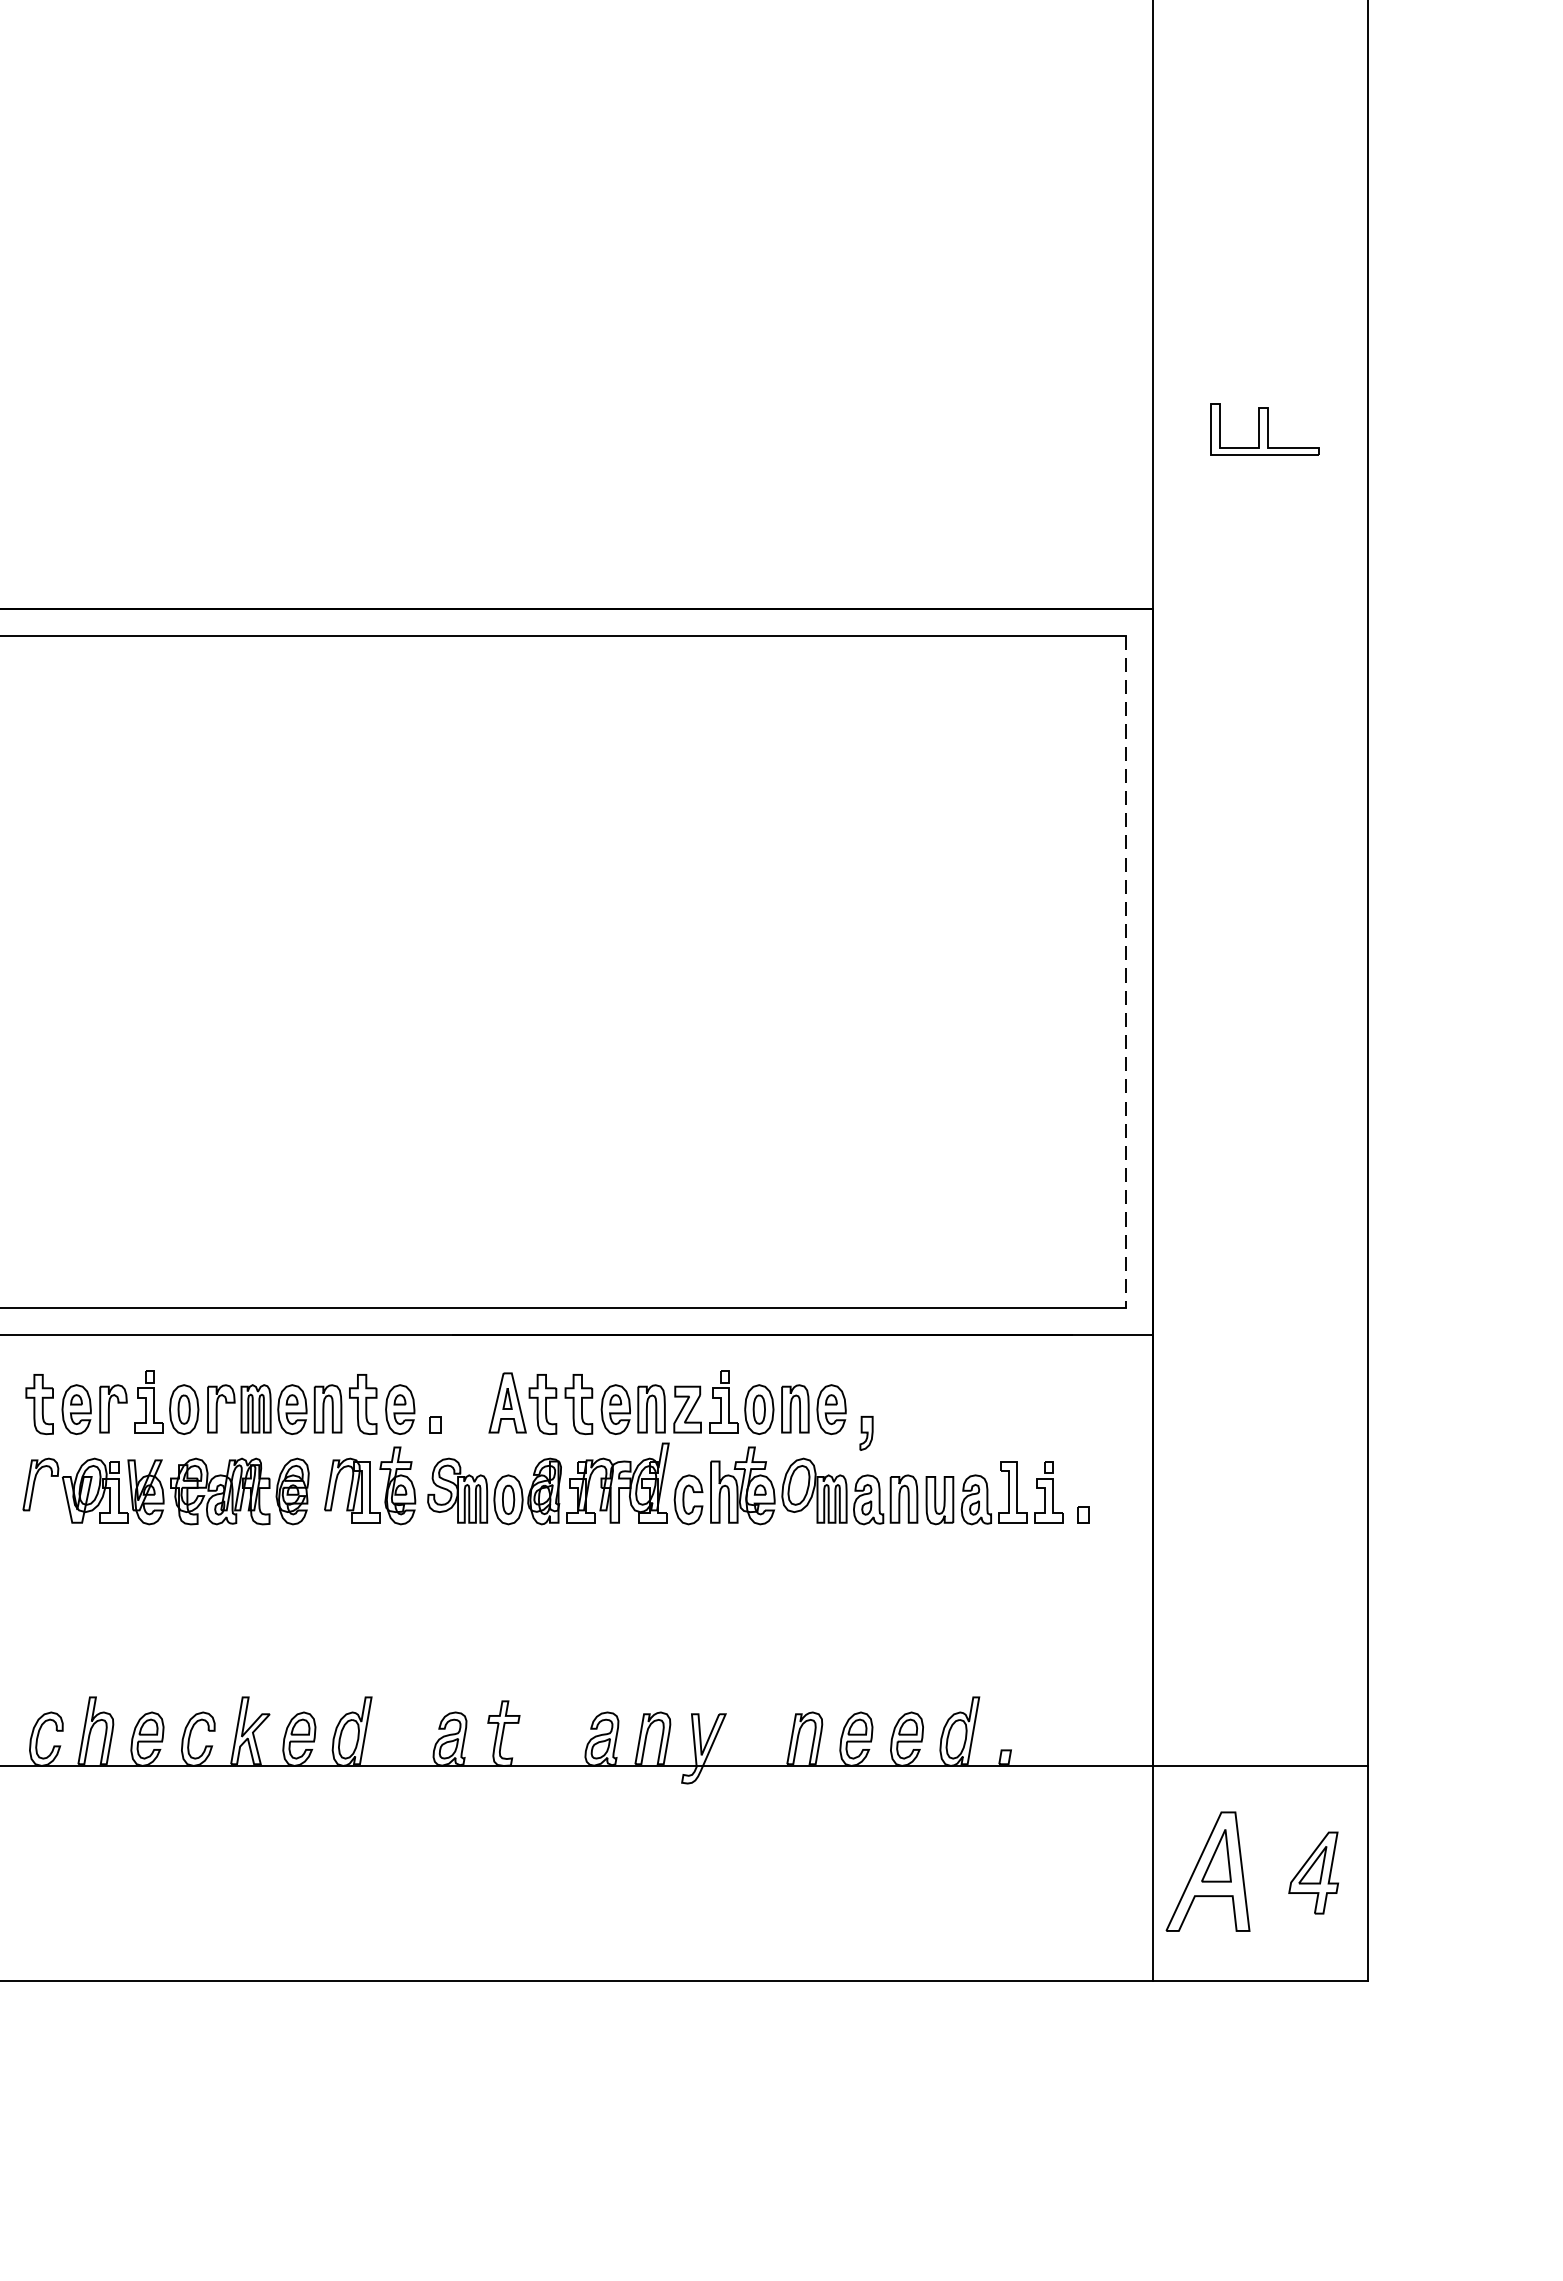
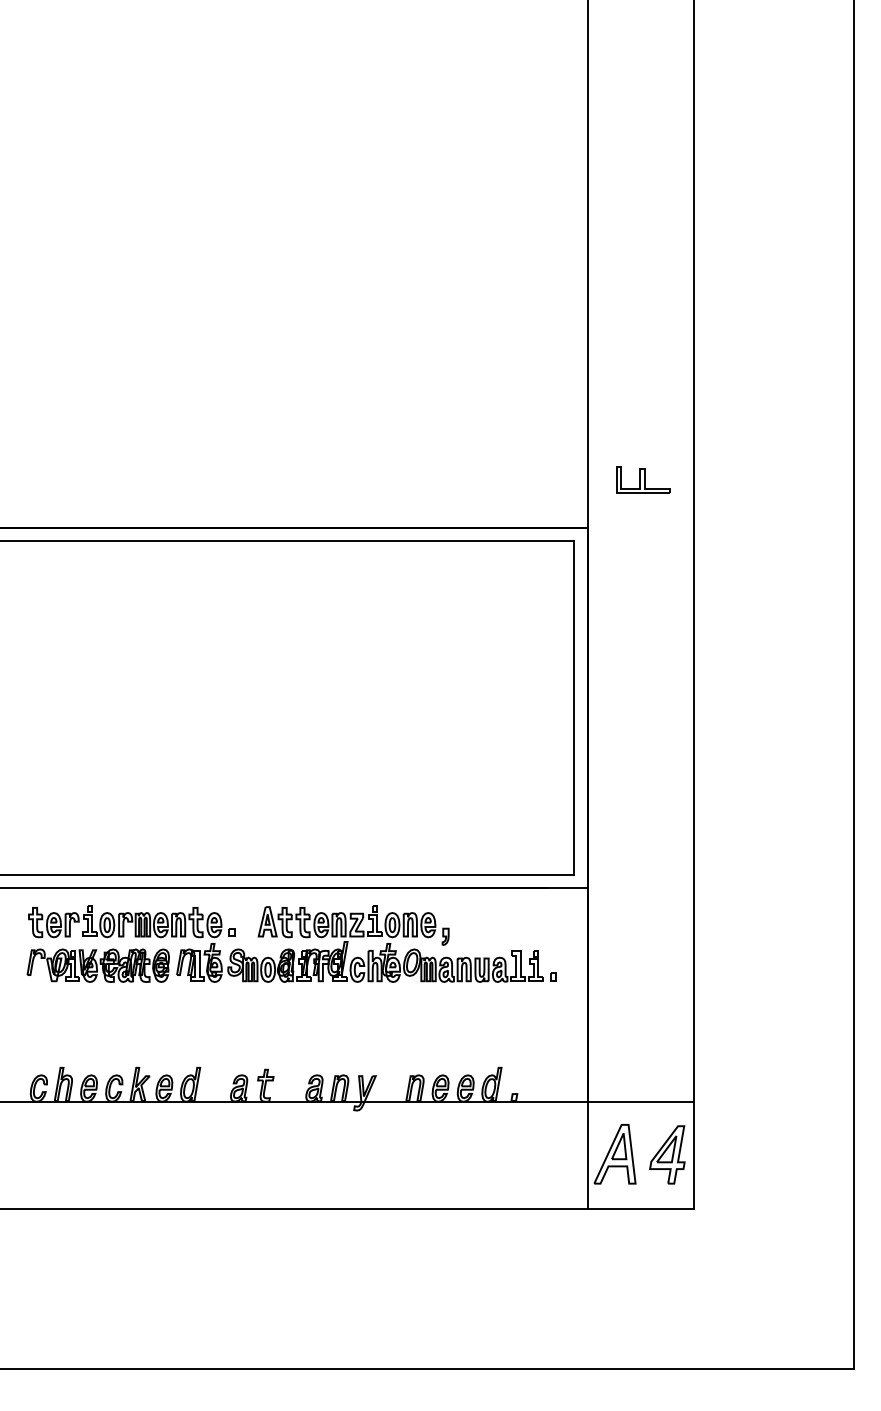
part: (1265, 428) -> (643, 479), moved
line: (1126, 972) -> (574, 708), dashed -> solid
part: (1313, 1872) -> (667, 1154), size x1.43

